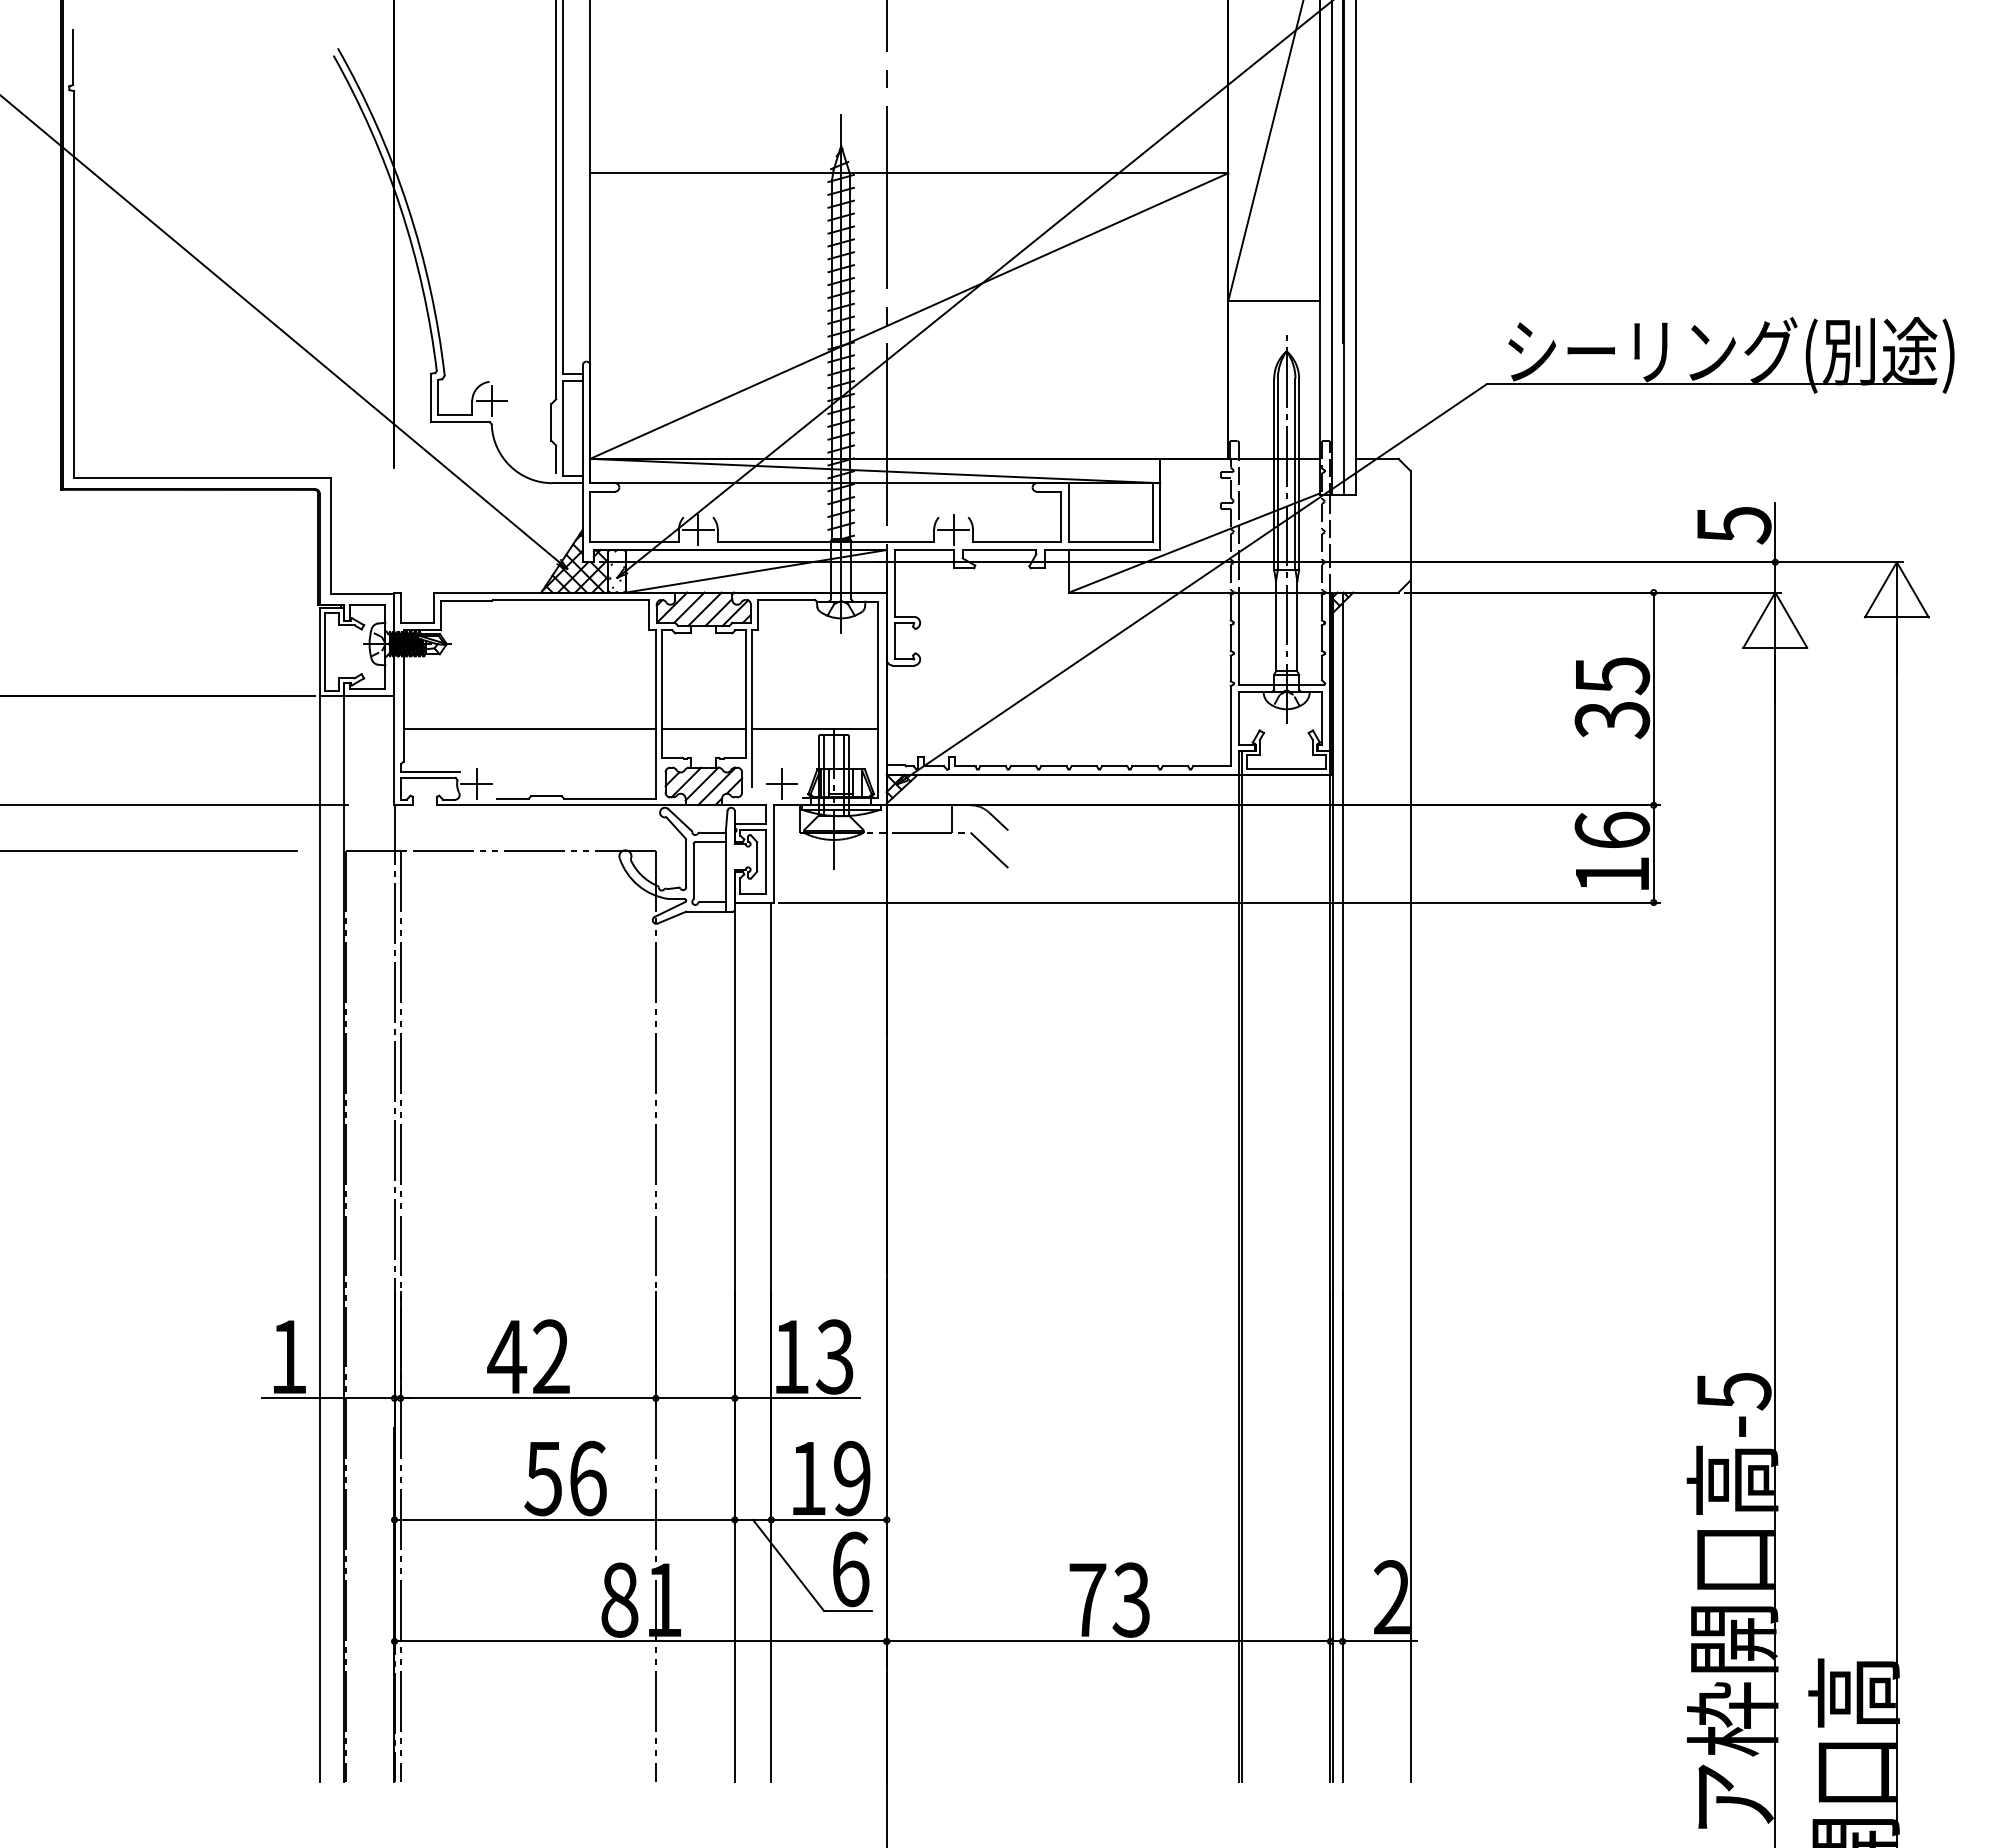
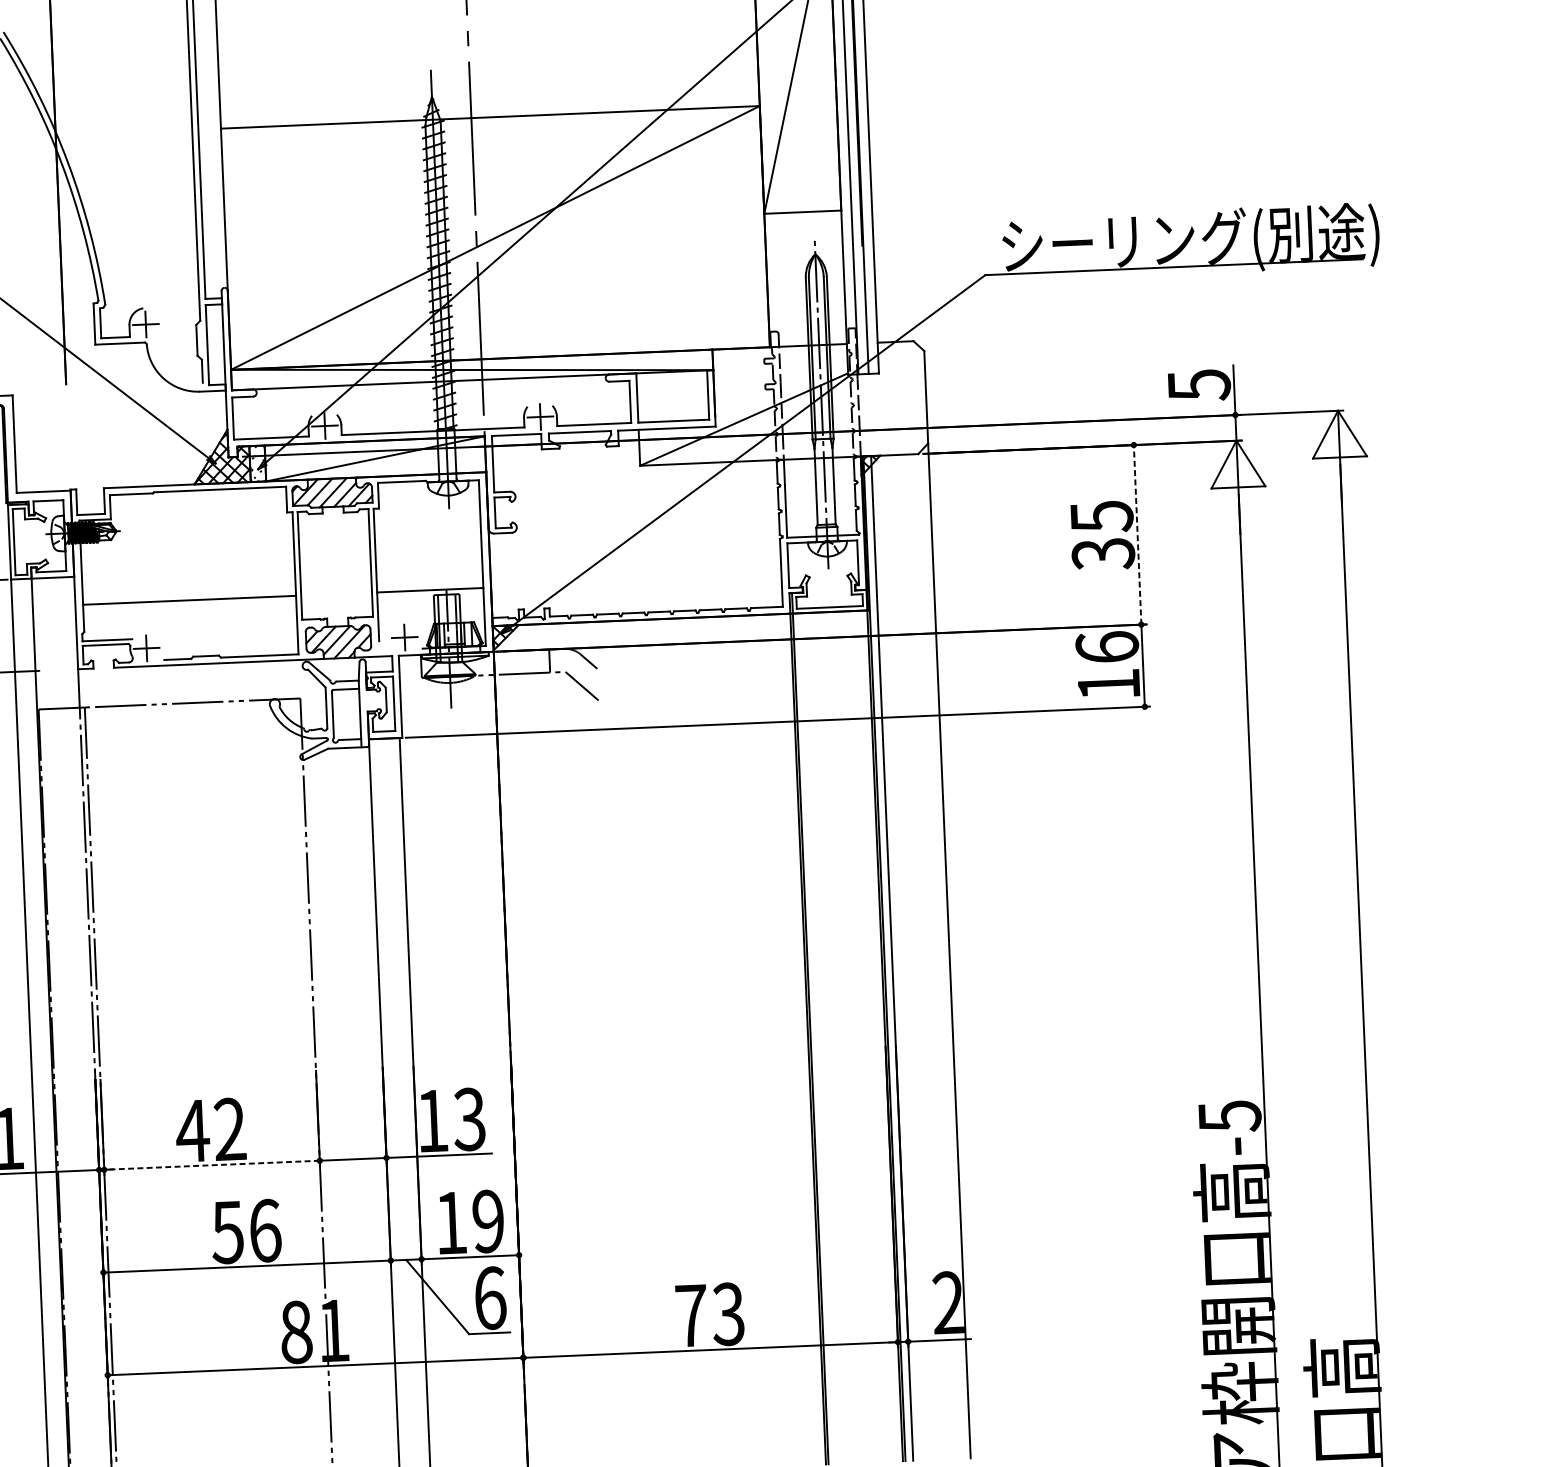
line: (1653, 698) -> (1137, 534), solid -> dashed
line: (703, 729) -> (336, 594), removed
line: (528, 1398) -> (212, 1165), solid -> dashed

